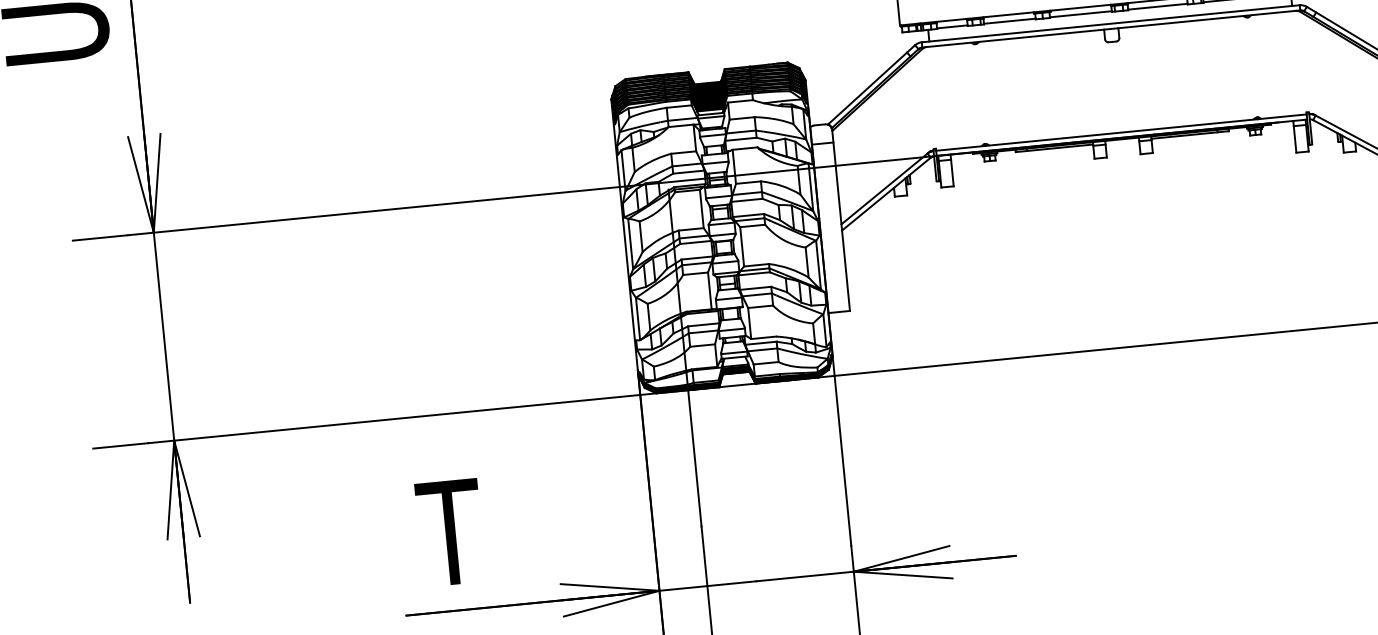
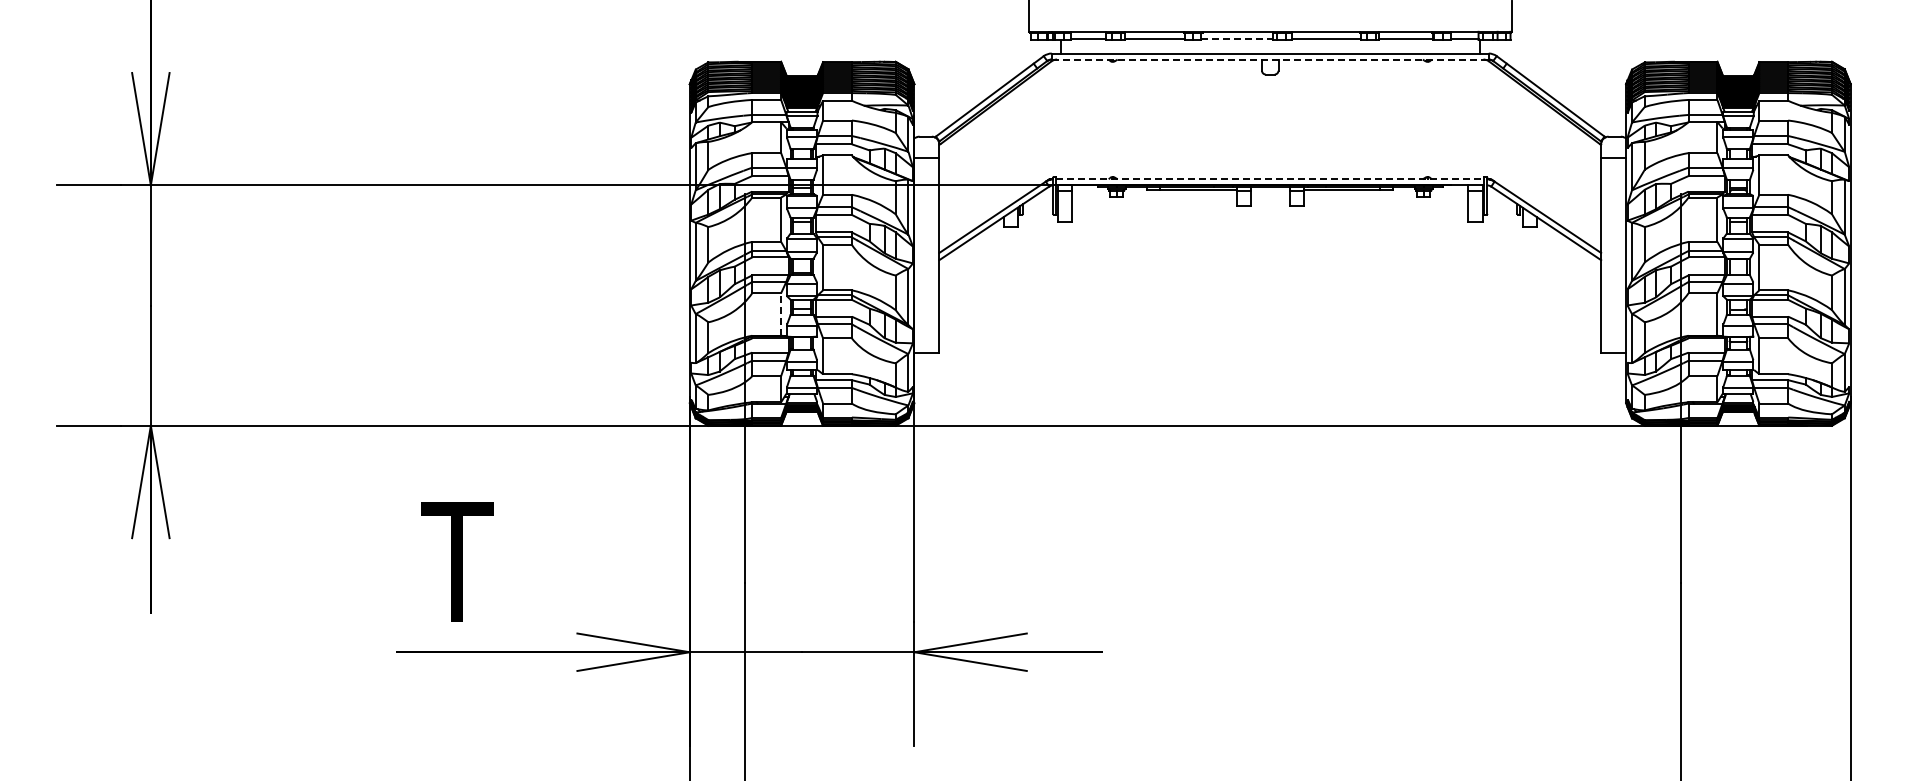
line: (1081, 14) -> (1237, 39), solid -> dashed
line: (1111, 28) -> (1270, 59), solid -> dashed
line: (1121, 132) -> (1270, 179), solid -> dashed
line: (710, 290) -> (781, 313), solid -> dashed

